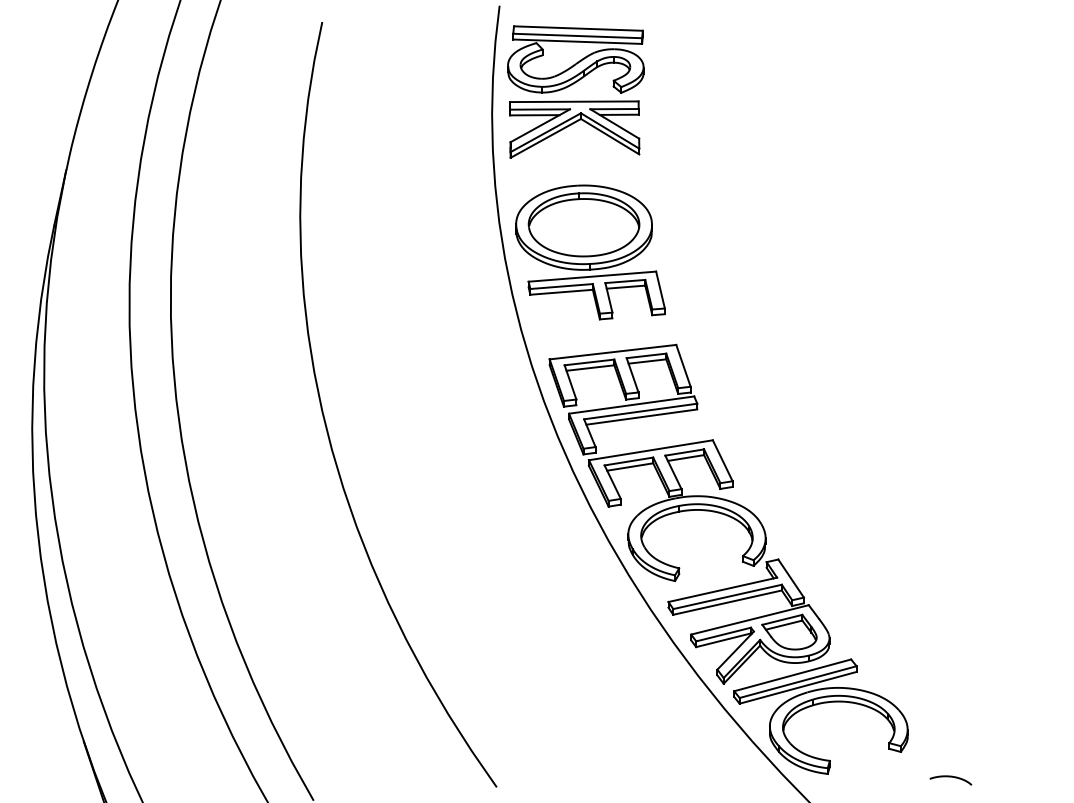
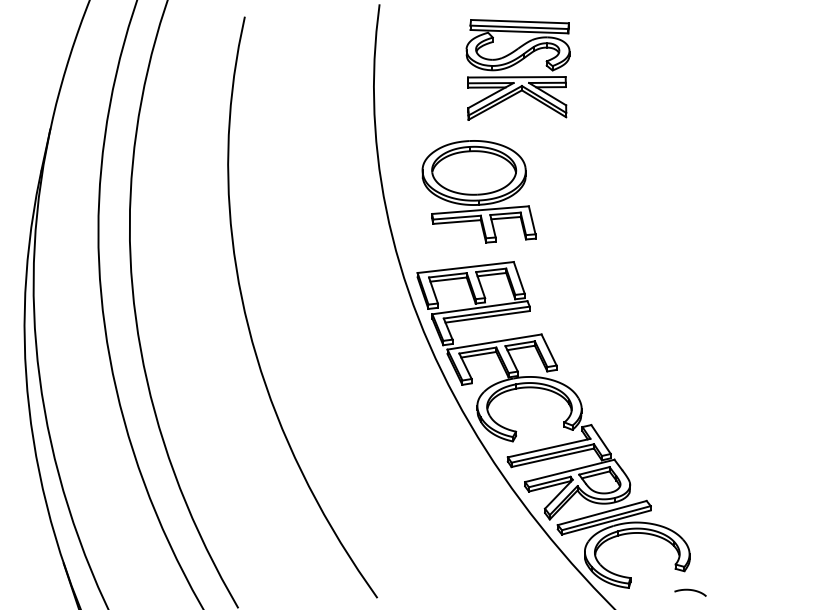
part: (572, 85) -> (515, 64), moved
part: (590, 252) -> (479, 191), moved
curve: (950, 777) -> (690, 590), moved

